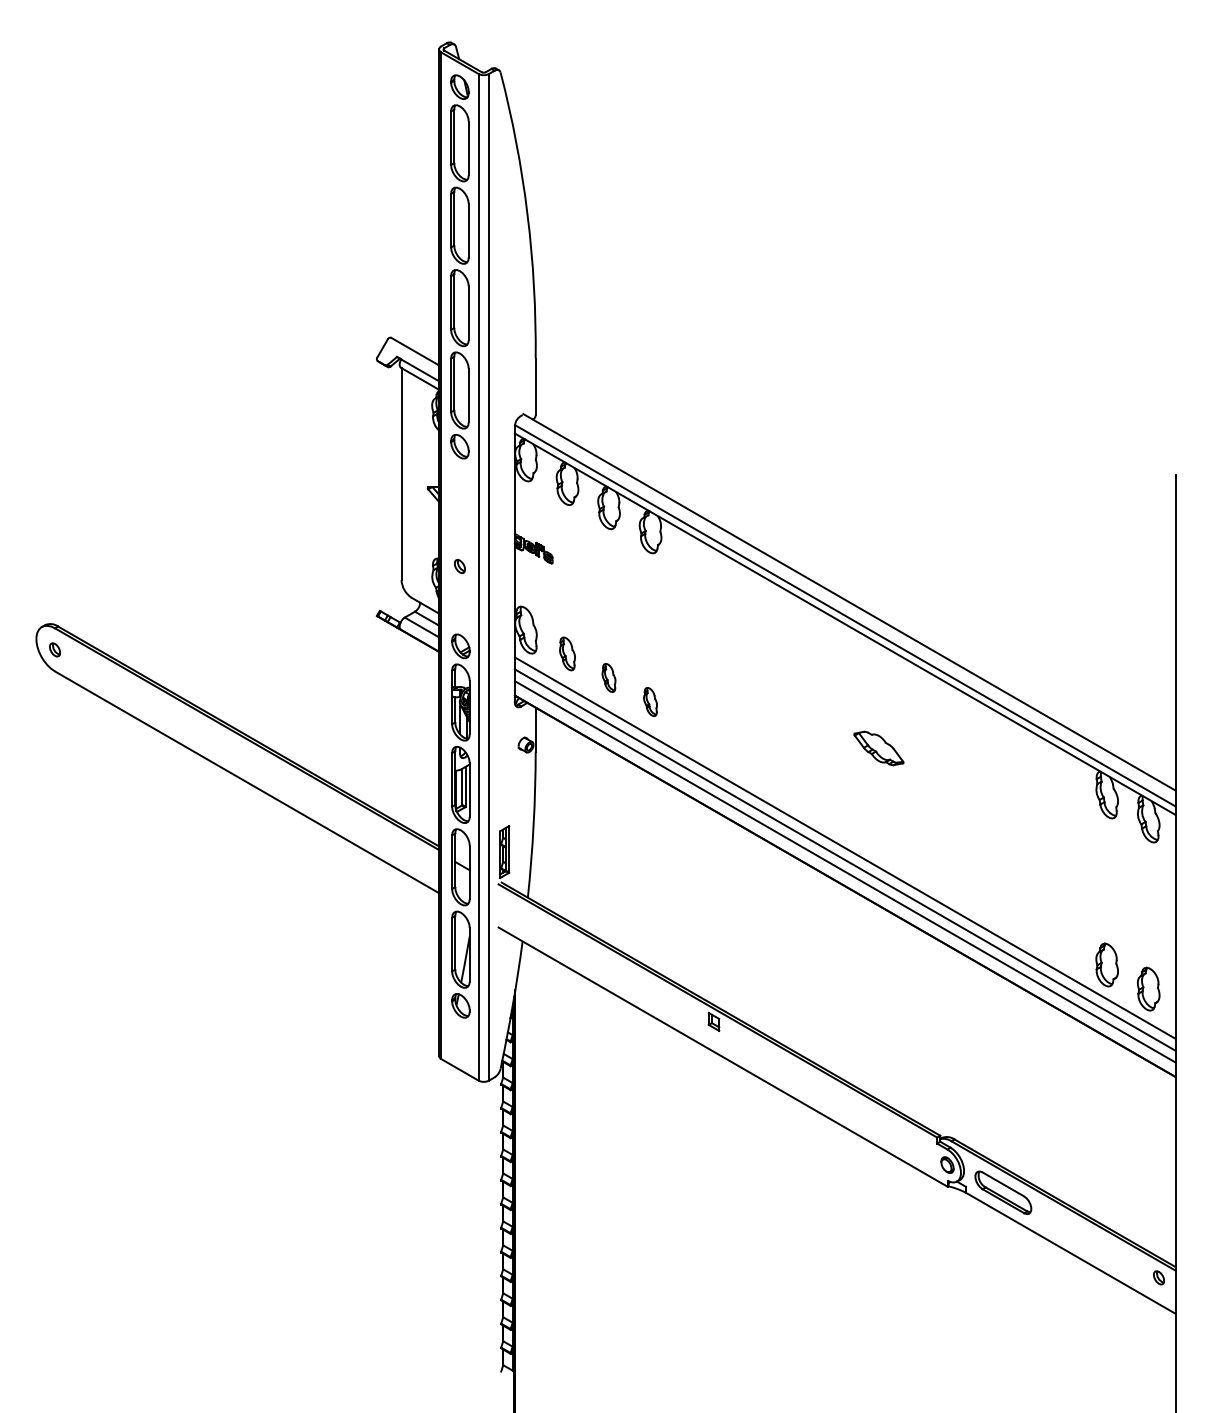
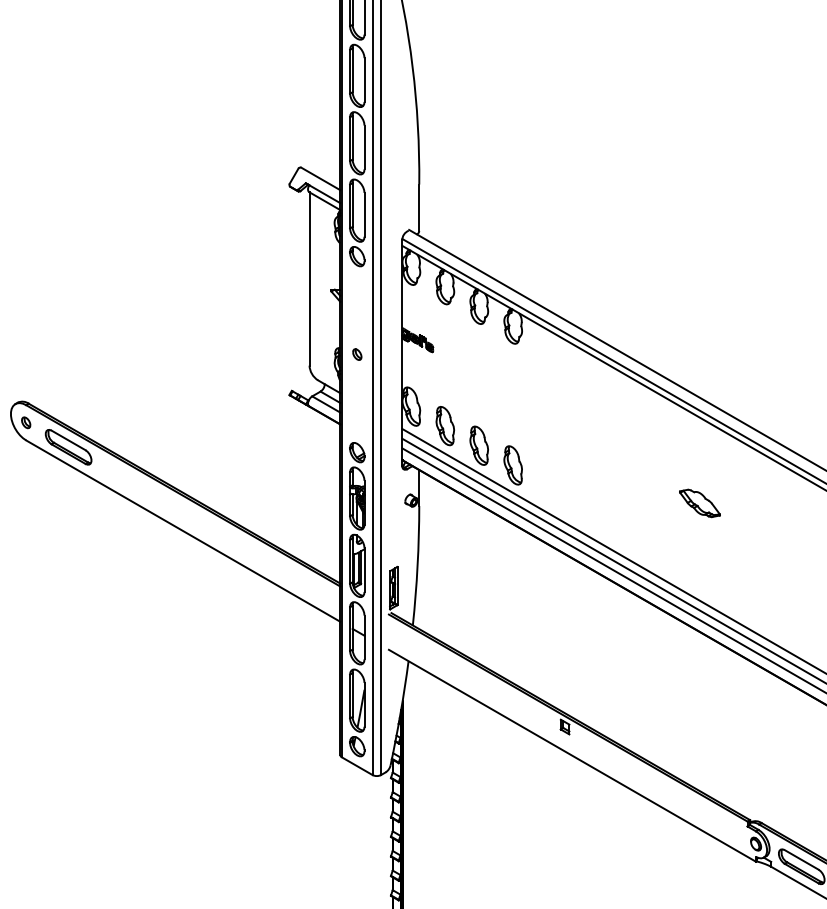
part: (567, 653) -> (445, 425), size x1.43
part: (608, 677) -> (478, 445), size x1.67
part: (106, 679) -> (68, 447), added
part: (650, 701) -> (513, 465), size x1.67
part: (460, 825) -> (356, 599), moved

